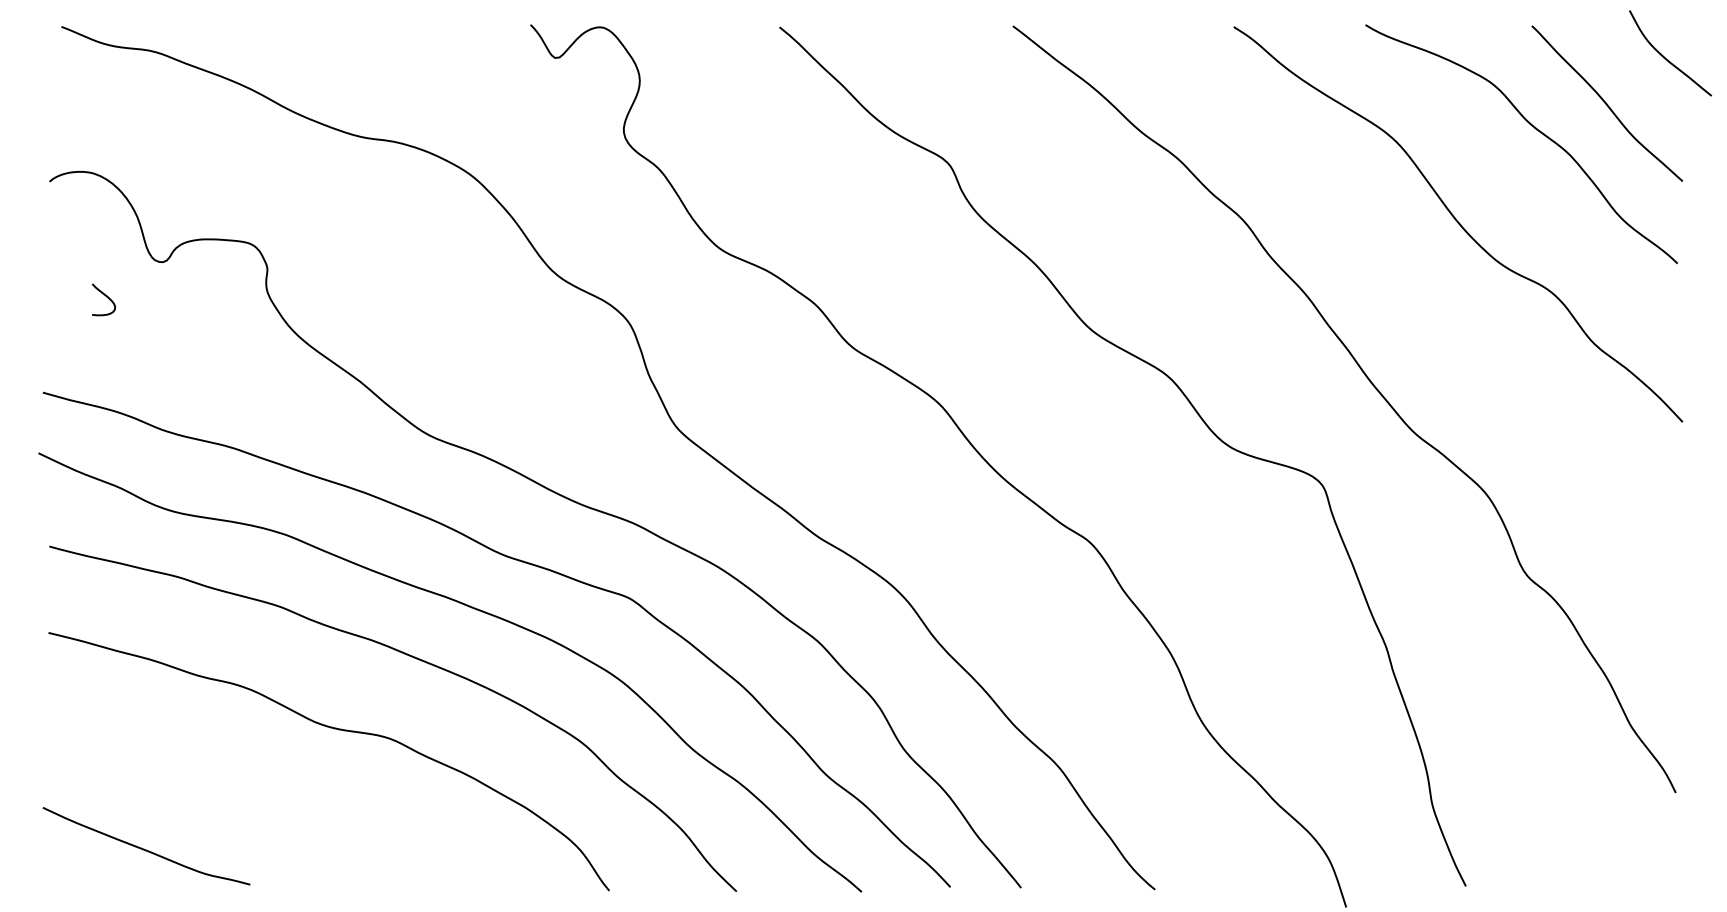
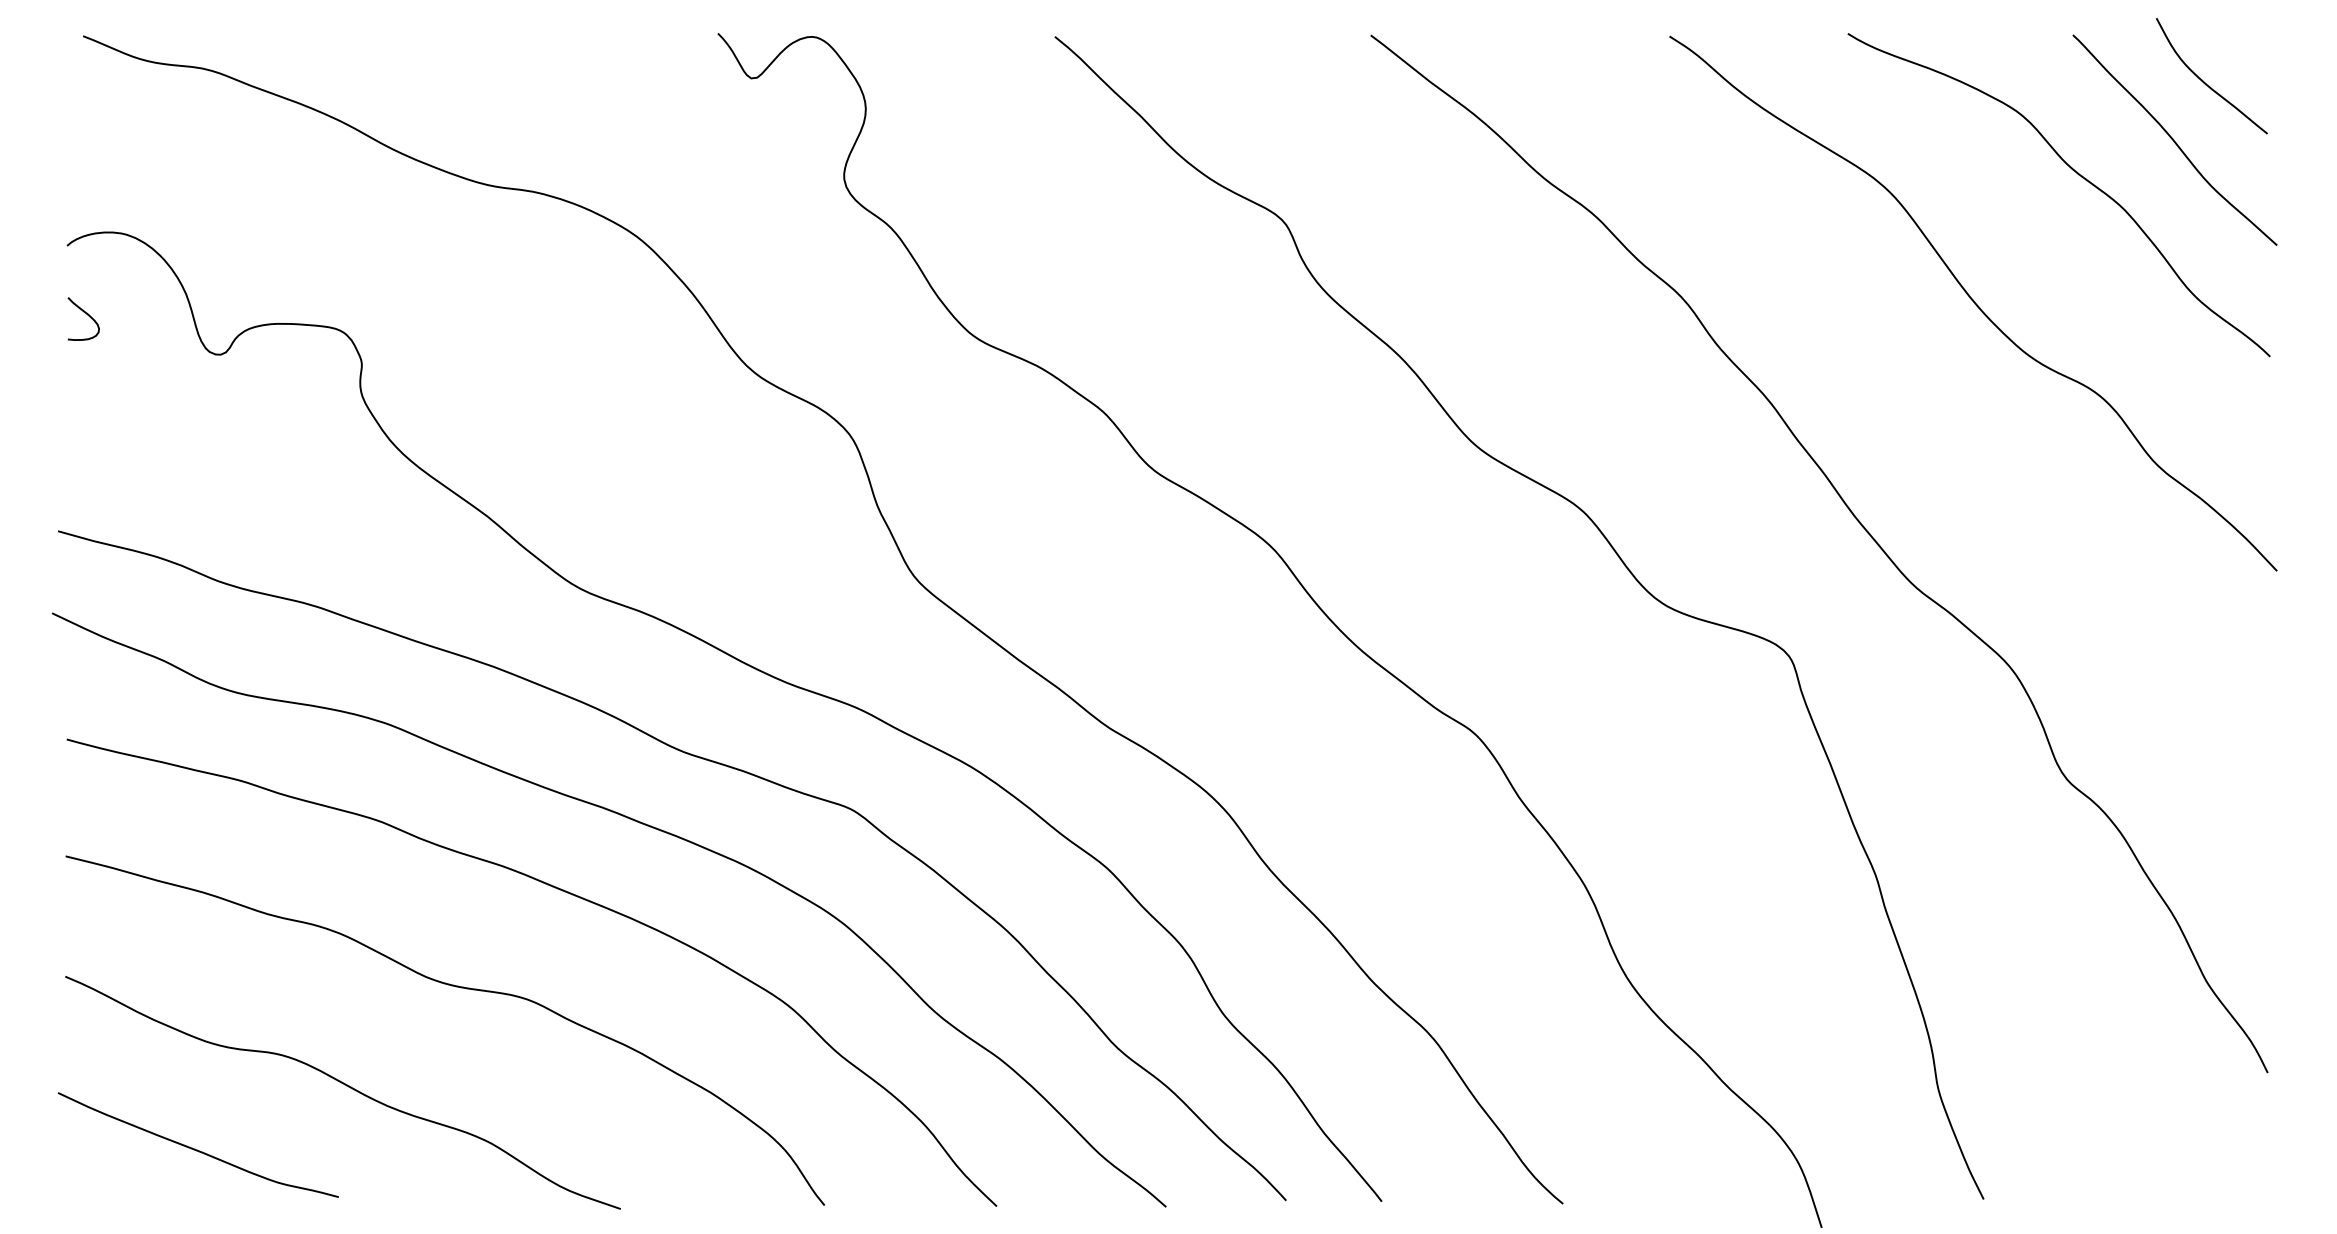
curve: (1665, 57) -> (2205, 81), moved
curve: (105, 296) -> (85, 314), moved
curve: (256, 803) -> (347, 1087), added

